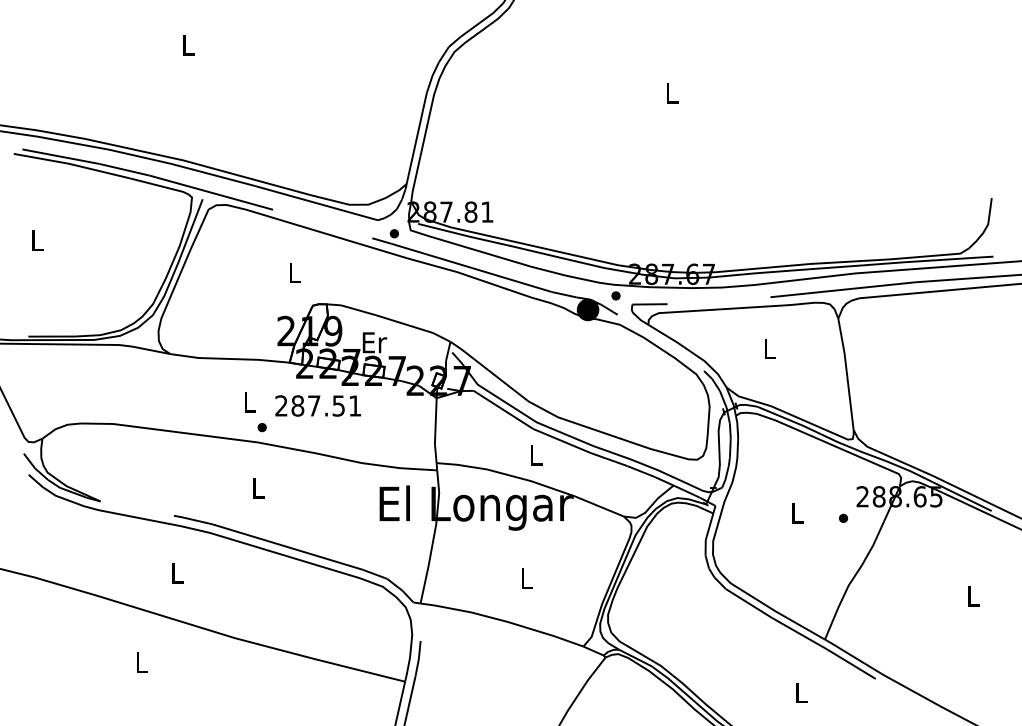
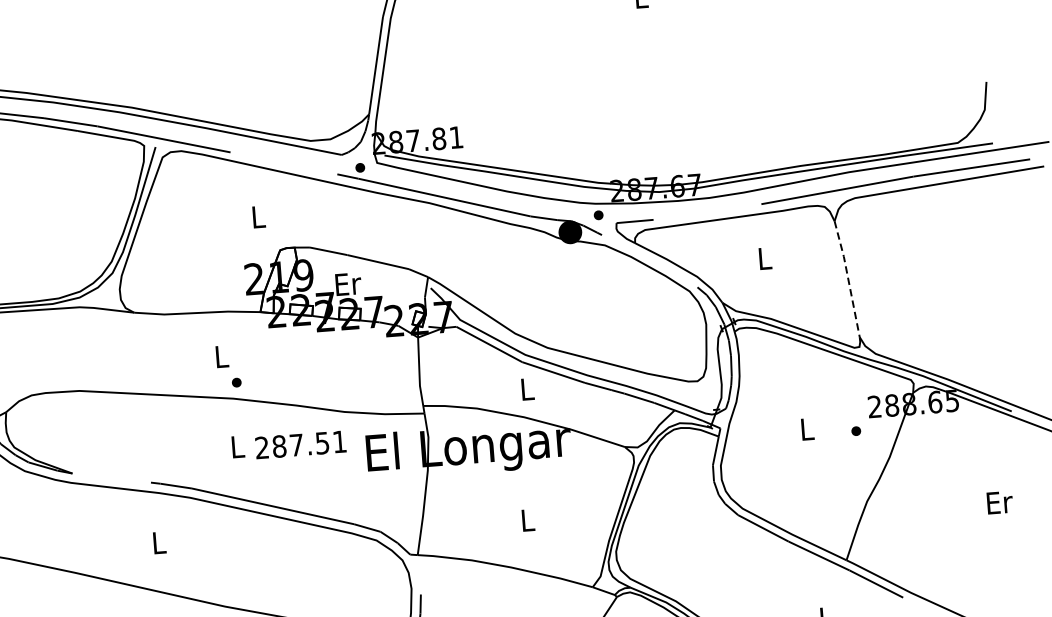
line: (846, 373) -> (847, 278), solid -> dashed
text: (317, 405) -> (300, 444), moved
text: (974, 595) -> (1000, 501), L -> Er

